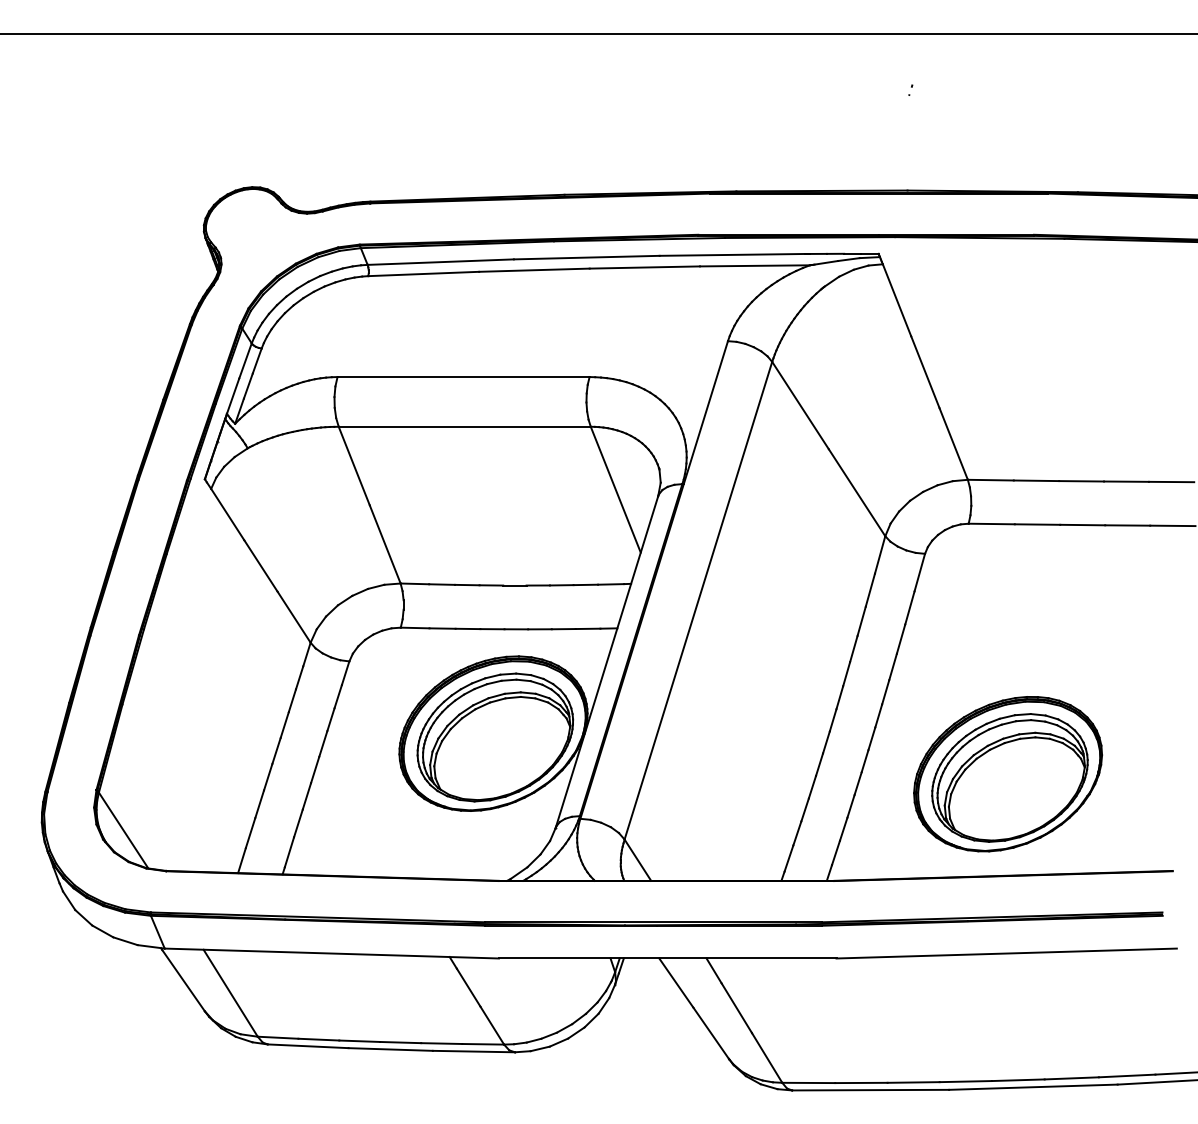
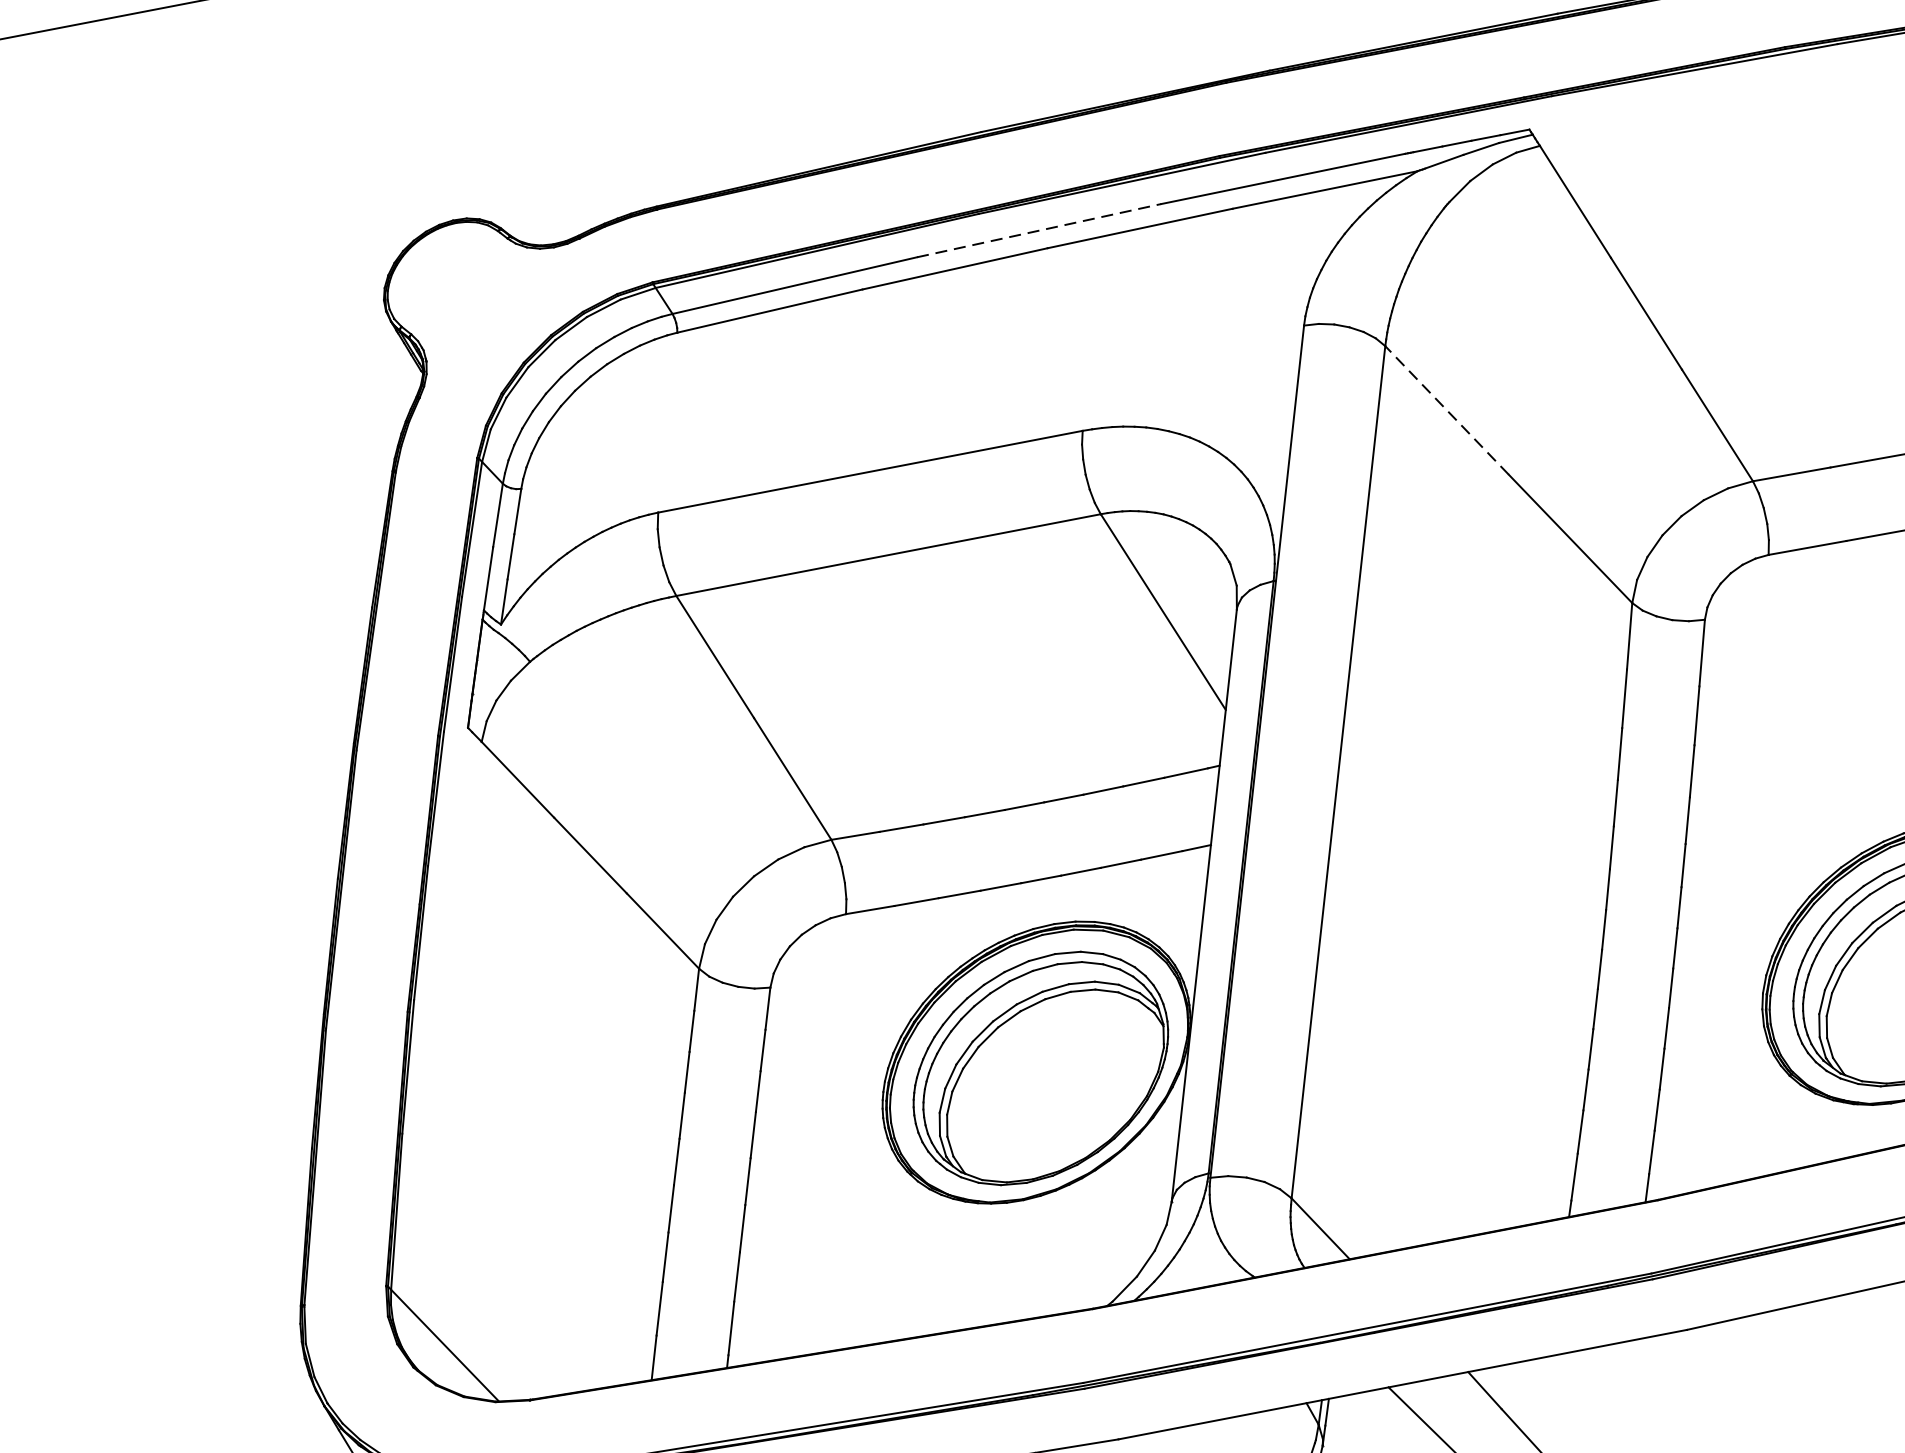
line: (586, 257) -> (1038, 230), solid -> dashed
line: (800, 405) -> (1447, 410), solid -> dashed

